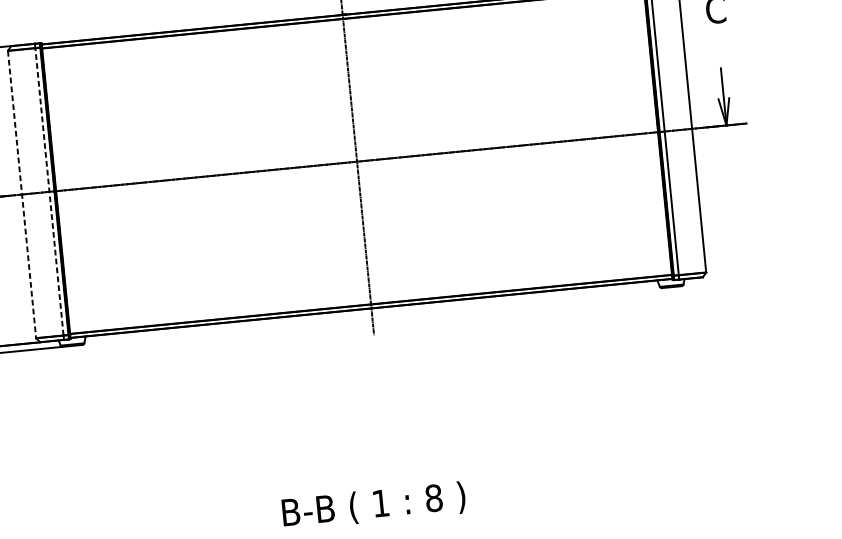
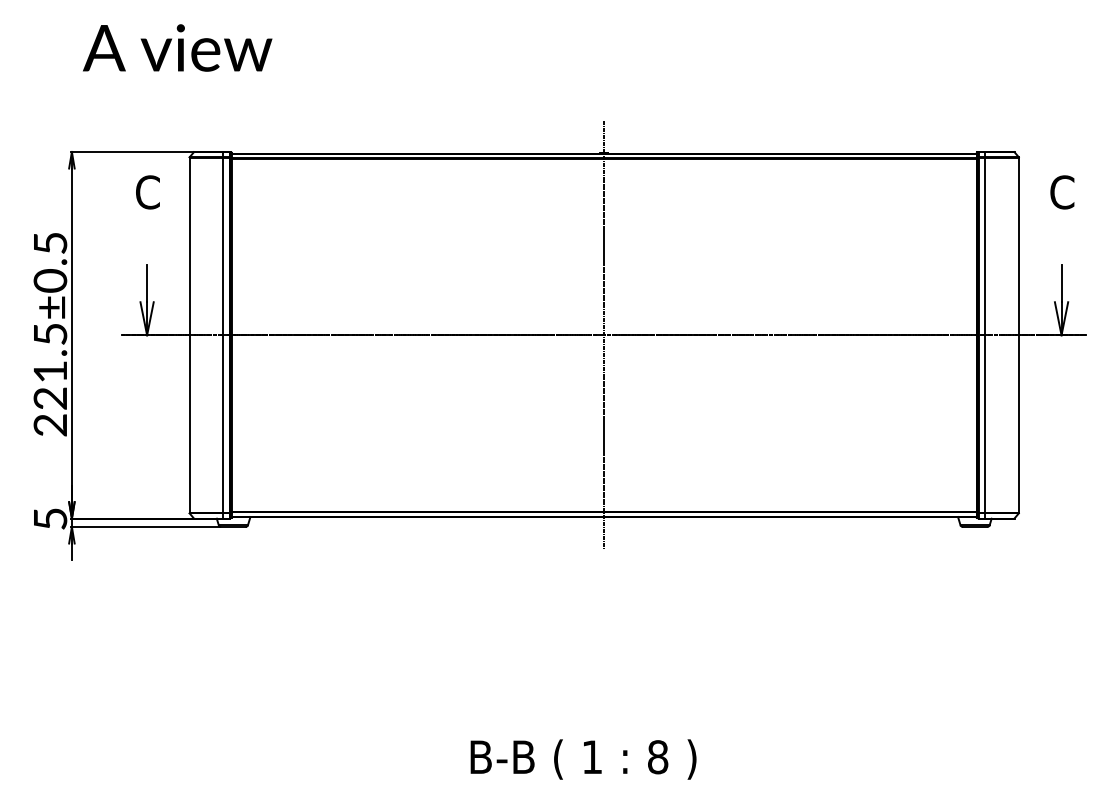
line: (49, 191) -> (223, 335), dashed -> solid
line: (22, 194) -> (189, 335), dashed -> solid

